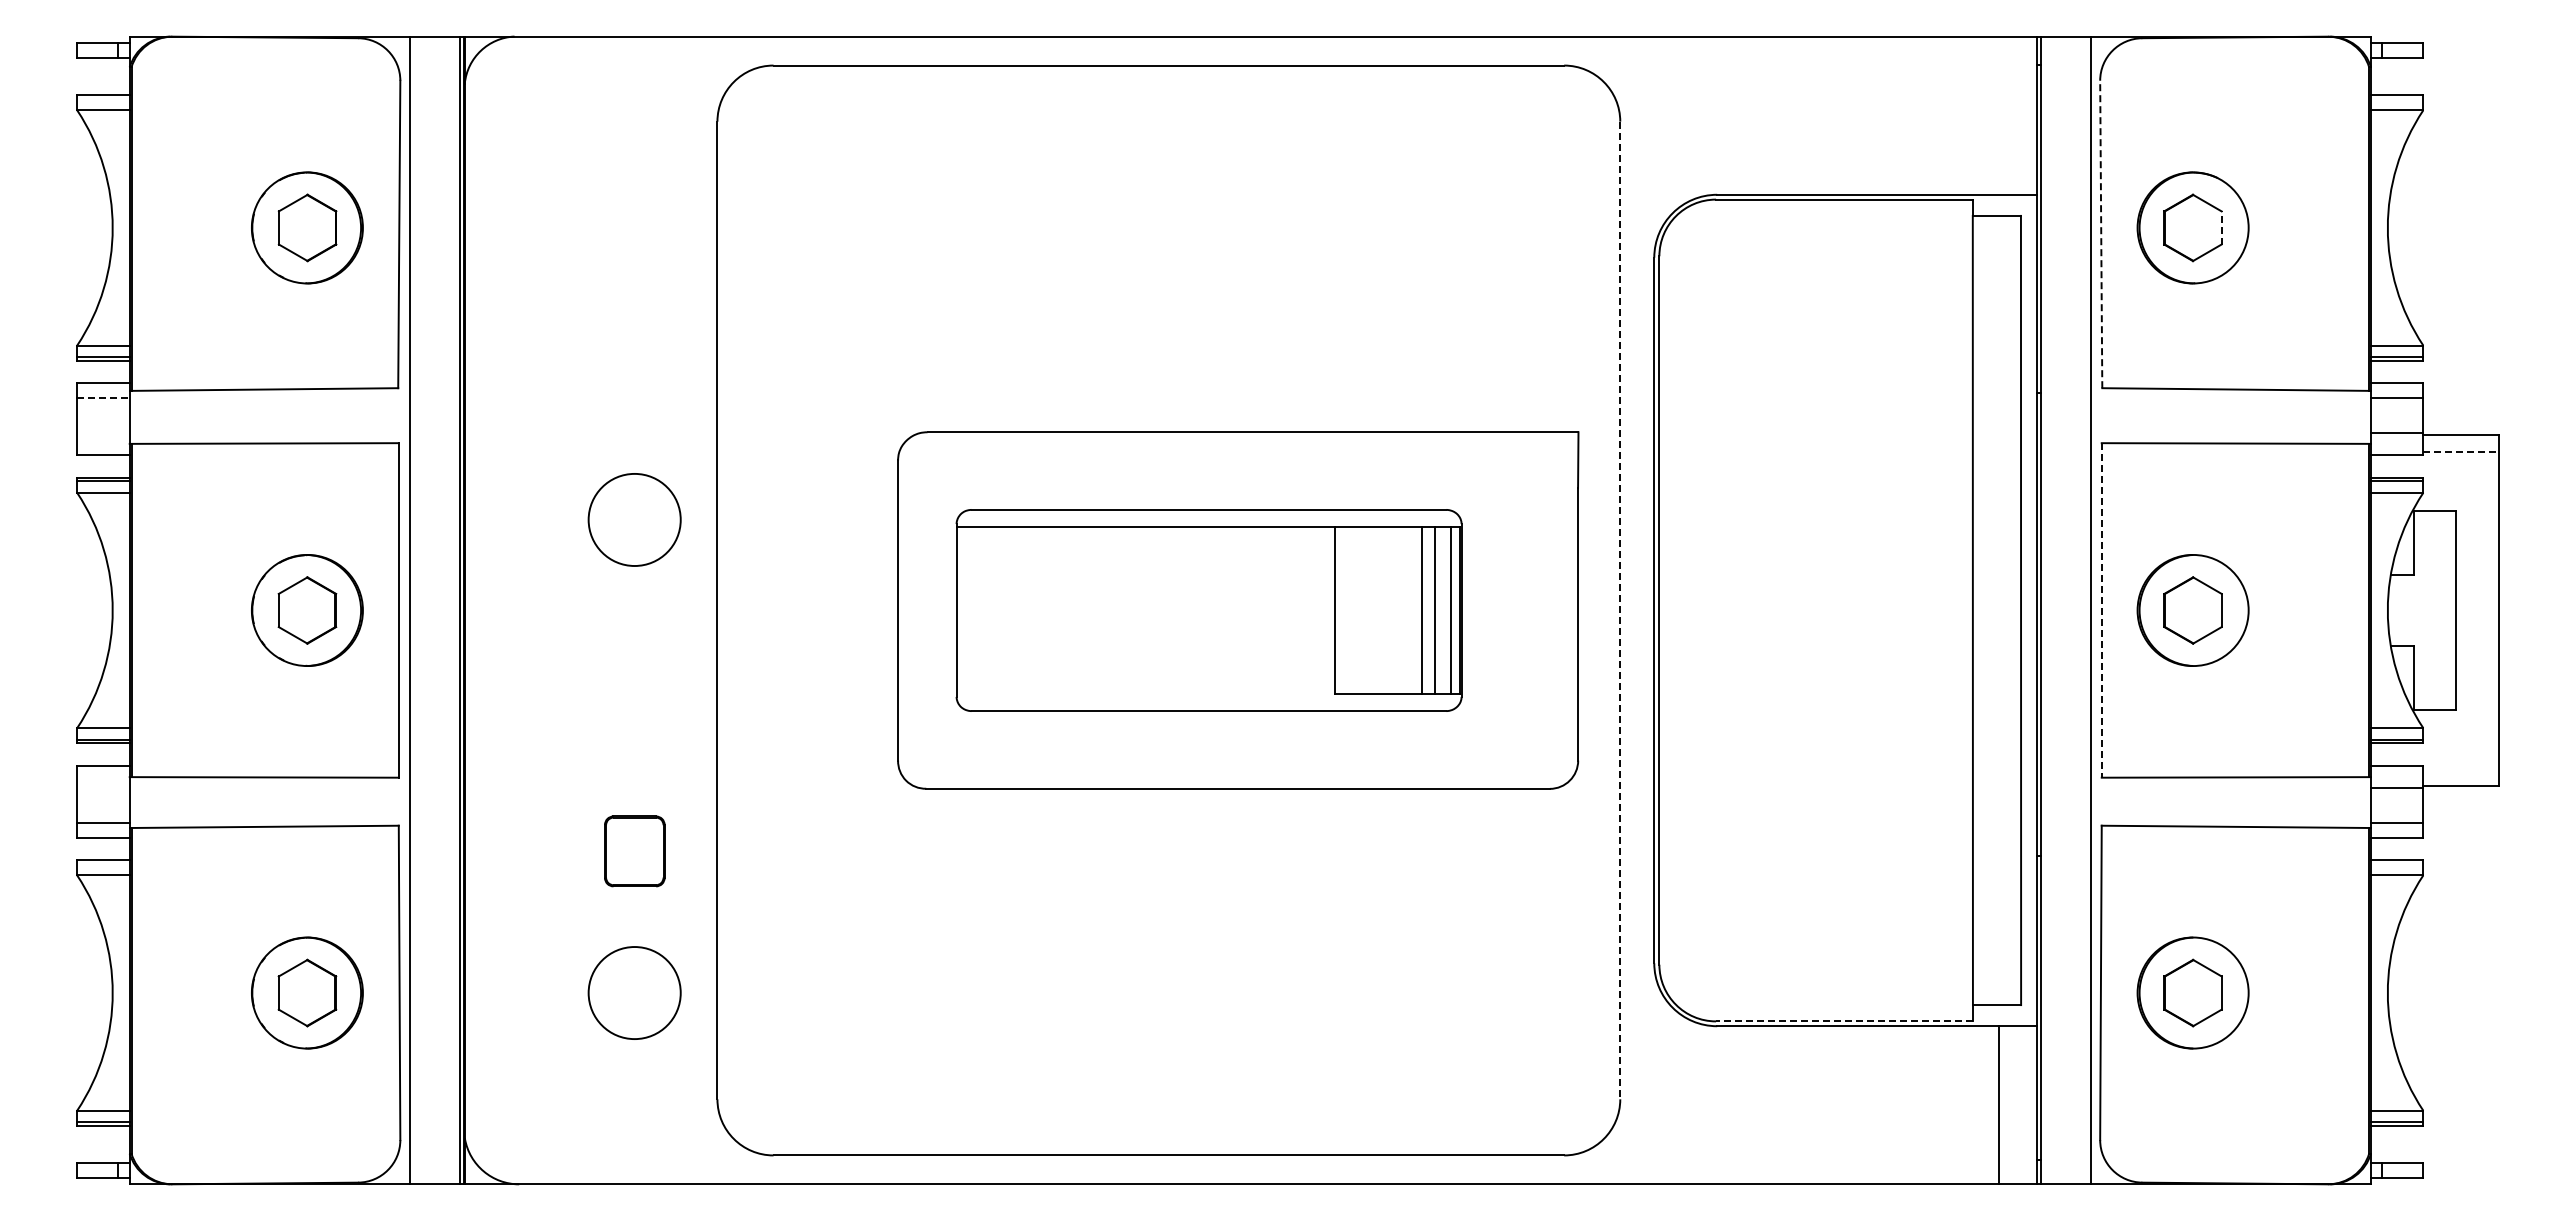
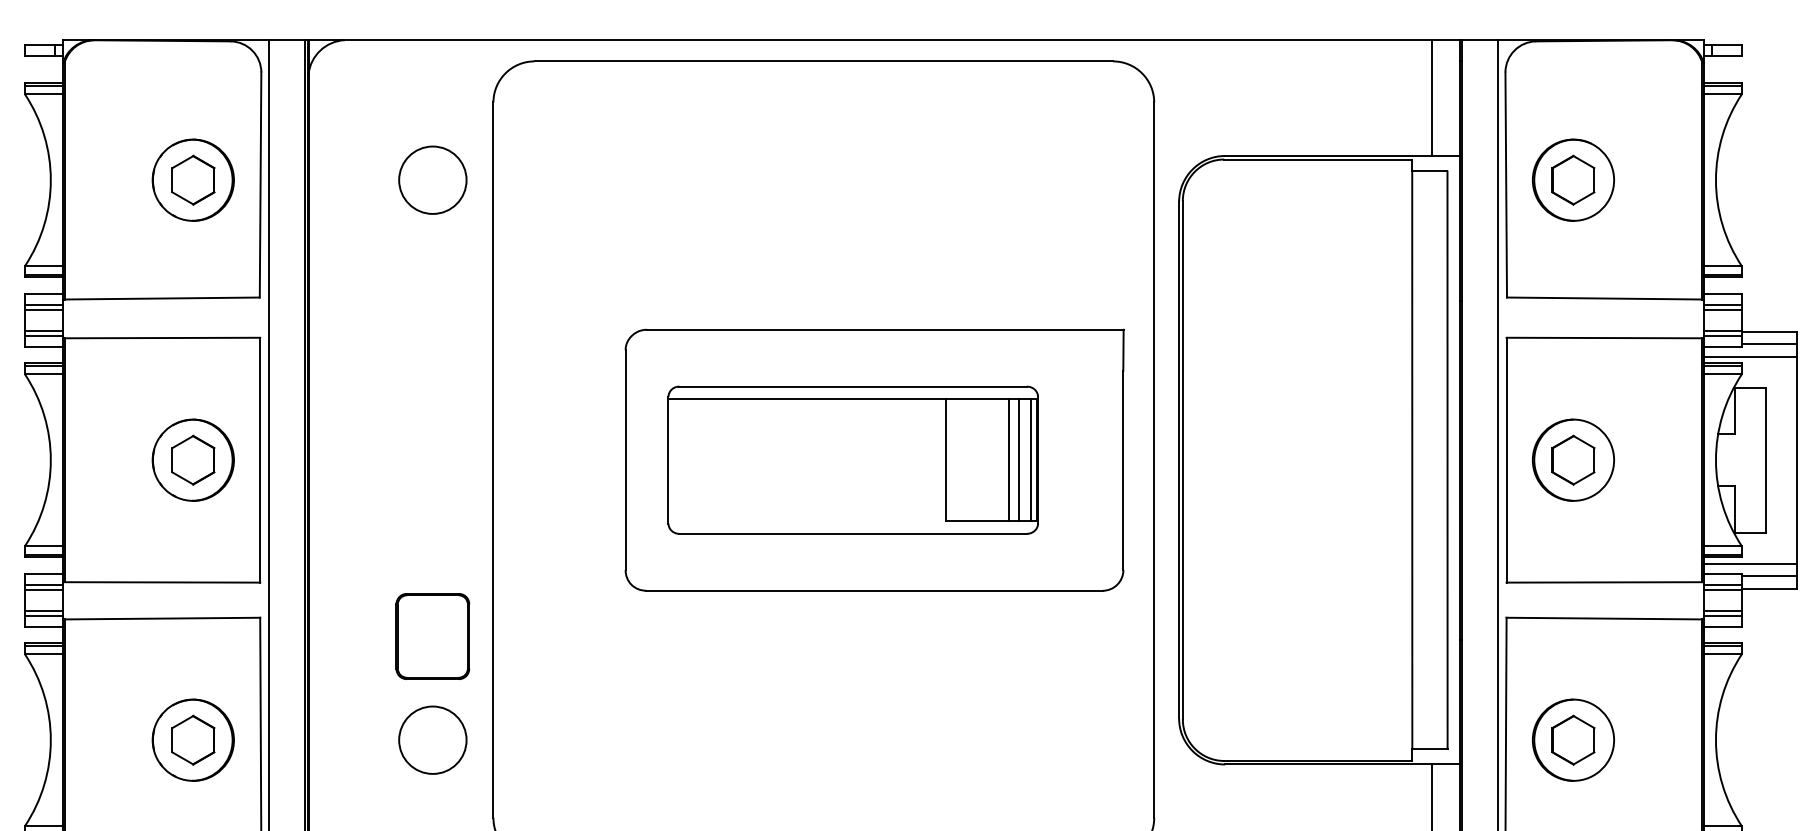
line: (103, 98) -> (44, 85), added
line: (2396, 98) -> (1722, 85), added
line: (1999, 115) -> (1431, 97), added
line: (2221, 227) -> (1594, 179), dashed -> solid
line: (2101, 234) -> (1506, 185), dashed -> solid
line: (104, 397) -> (44, 304), dashed -> solid
line: (103, 405) -> (44, 310), added
line: (2396, 405) -> (1722, 310), added
line: (103, 433) -> (44, 330), added
line: (103, 440) -> (44, 335), added
line: (2396, 440) -> (1722, 335), added
line: (2461, 451) -> (1769, 343), dashed -> solid
line: (2434, 468) -> (1750, 356), added
circle: (634, 519) -> (432, 179), moved
line: (1620, 610) -> (1154, 460), dashed -> solid
line: (2101, 610) -> (1506, 460), dashed -> solid
line: (2434, 752) -> (1750, 564), added
line: (2460, 769) -> (1769, 576), added
line: (103, 780) -> (44, 584), added
line: (2396, 780) -> (1722, 584), added
line: (103, 787) -> (44, 589), added
line: (103, 815) -> (44, 610), added
line: (2396, 815) -> (1722, 610), added
part: (634, 851) -> (432, 636), size x1.67
line: (103, 863) -> (44, 645), added
line: (2396, 863) -> (1722, 645), added
line: (1843, 1021) -> (1317, 761), dashed -> solid

